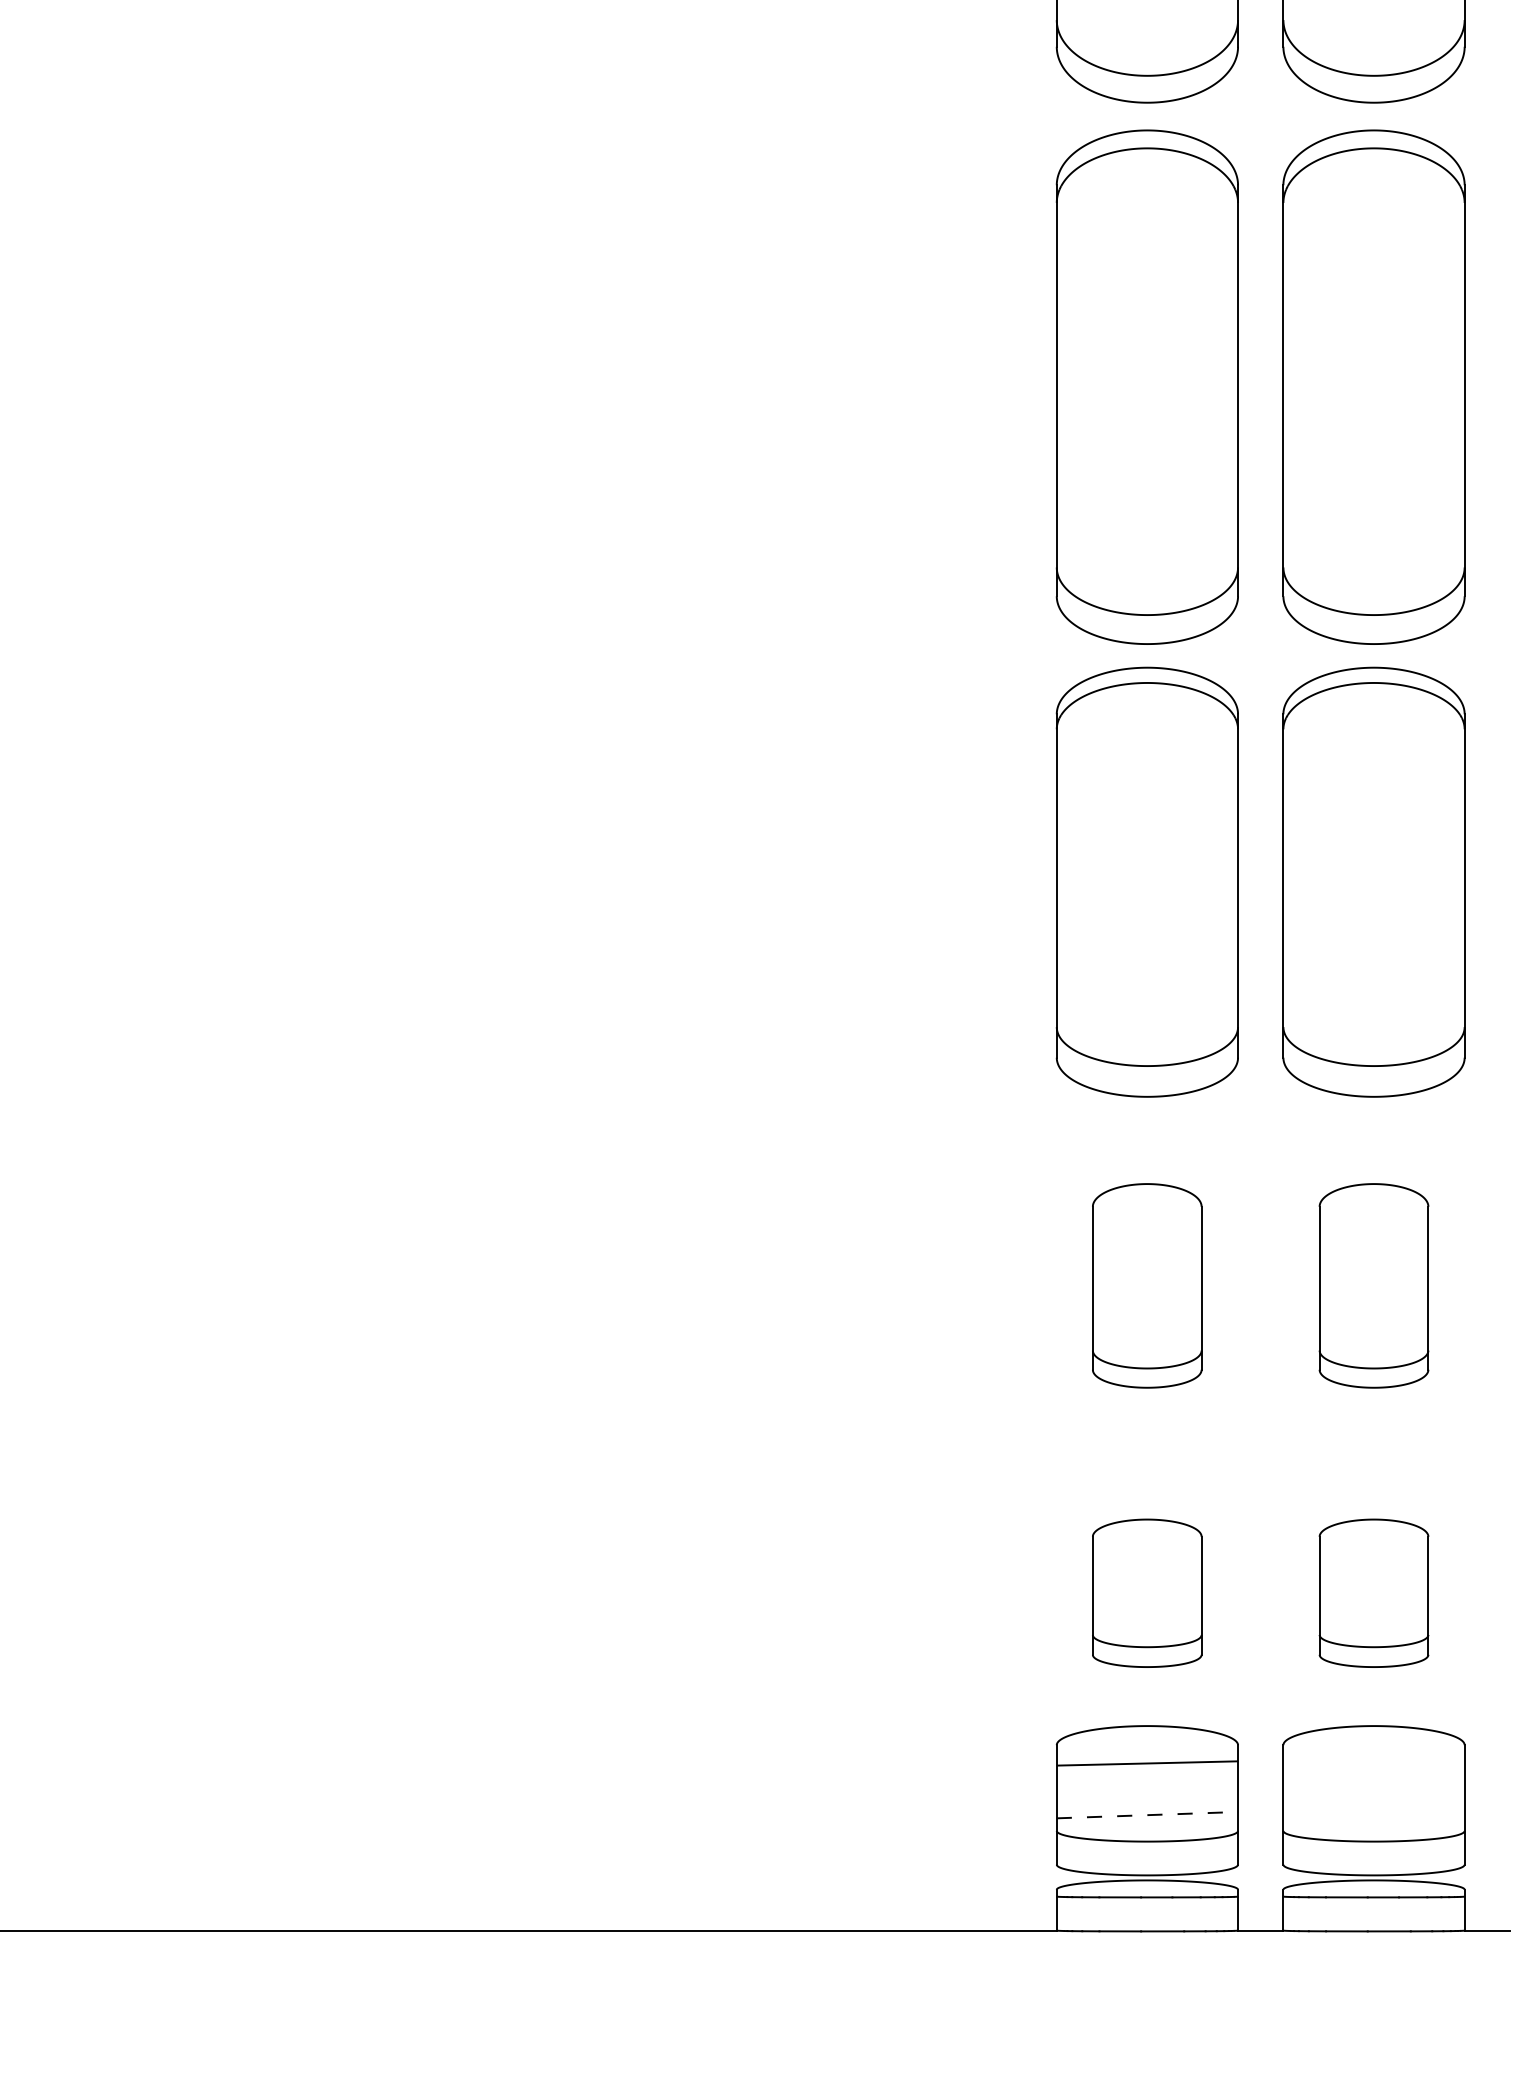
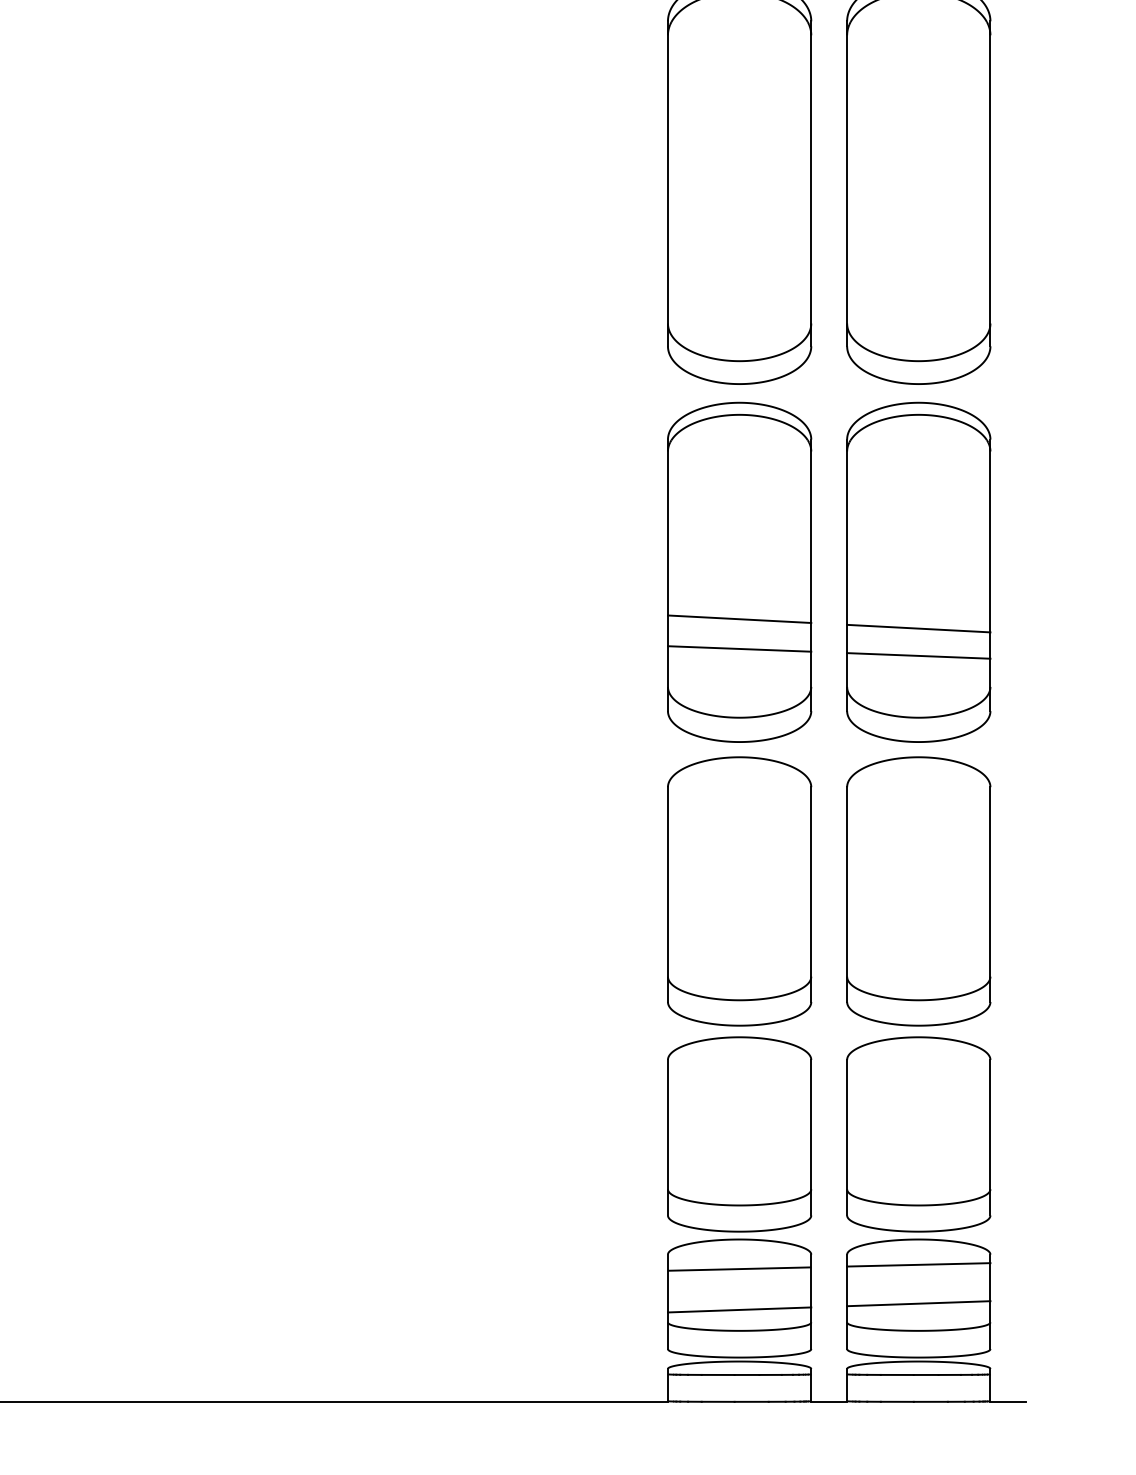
line: (1147, 941) -> (739, 619), added
line: (1373, 953) -> (918, 628), added
line: (1147, 978) -> (739, 648), added
line: (1373, 987) -> (918, 655), added
part: (1146, 1285) -> (738, 891), size x1.67
part: (1373, 1285) -> (918, 891), size x1.67
part: (1146, 1593) -> (738, 1134), size x1.67
part: (1373, 1593) -> (918, 1134), size x1.67
line: (1373, 1757) -> (918, 1264), added
line: (1373, 1807) -> (918, 1303), added
line: (1147, 1815) -> (739, 1310), dashed -> solid

